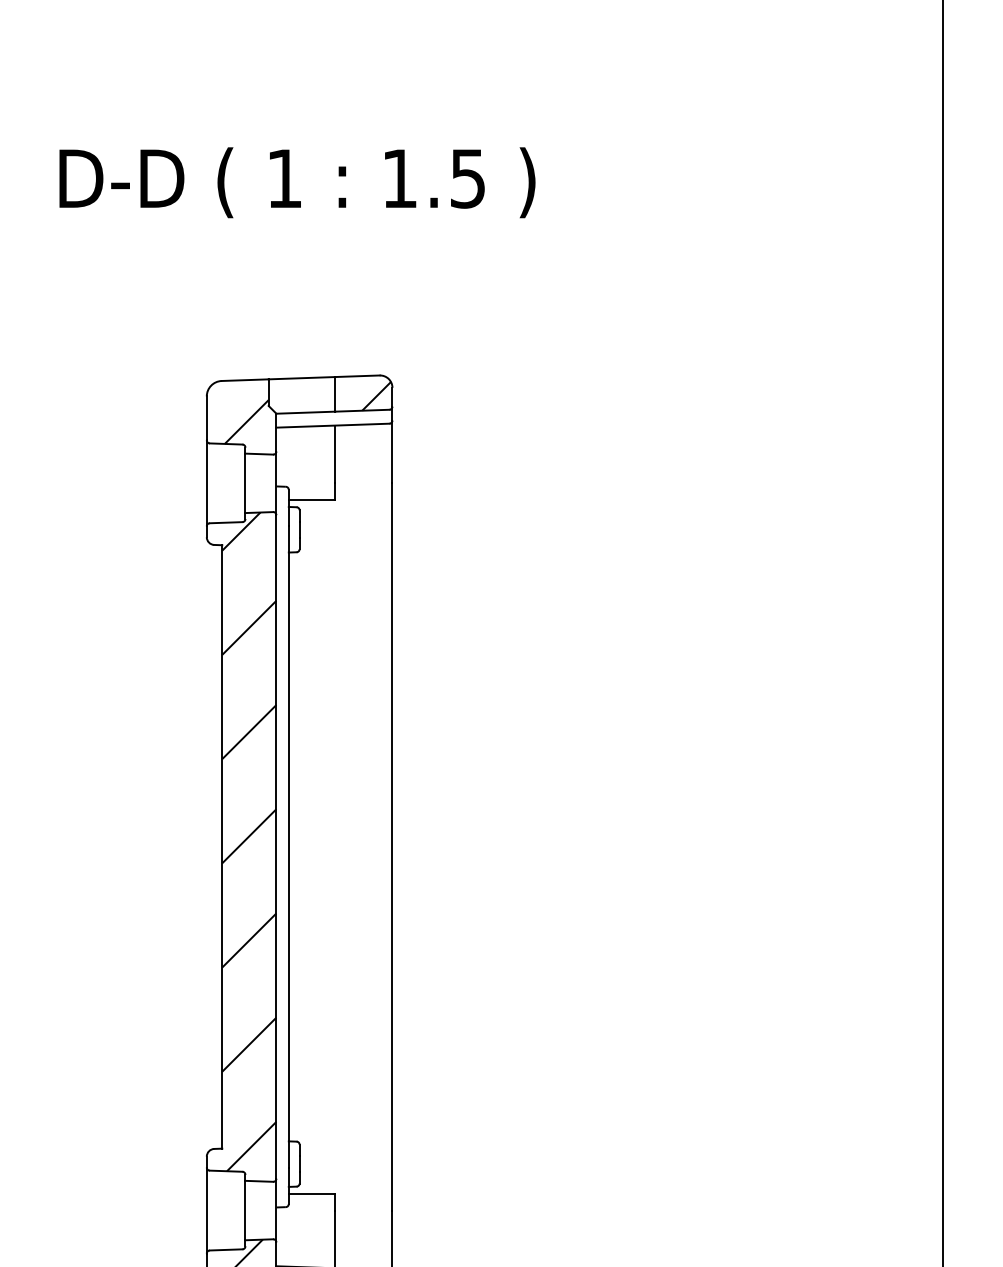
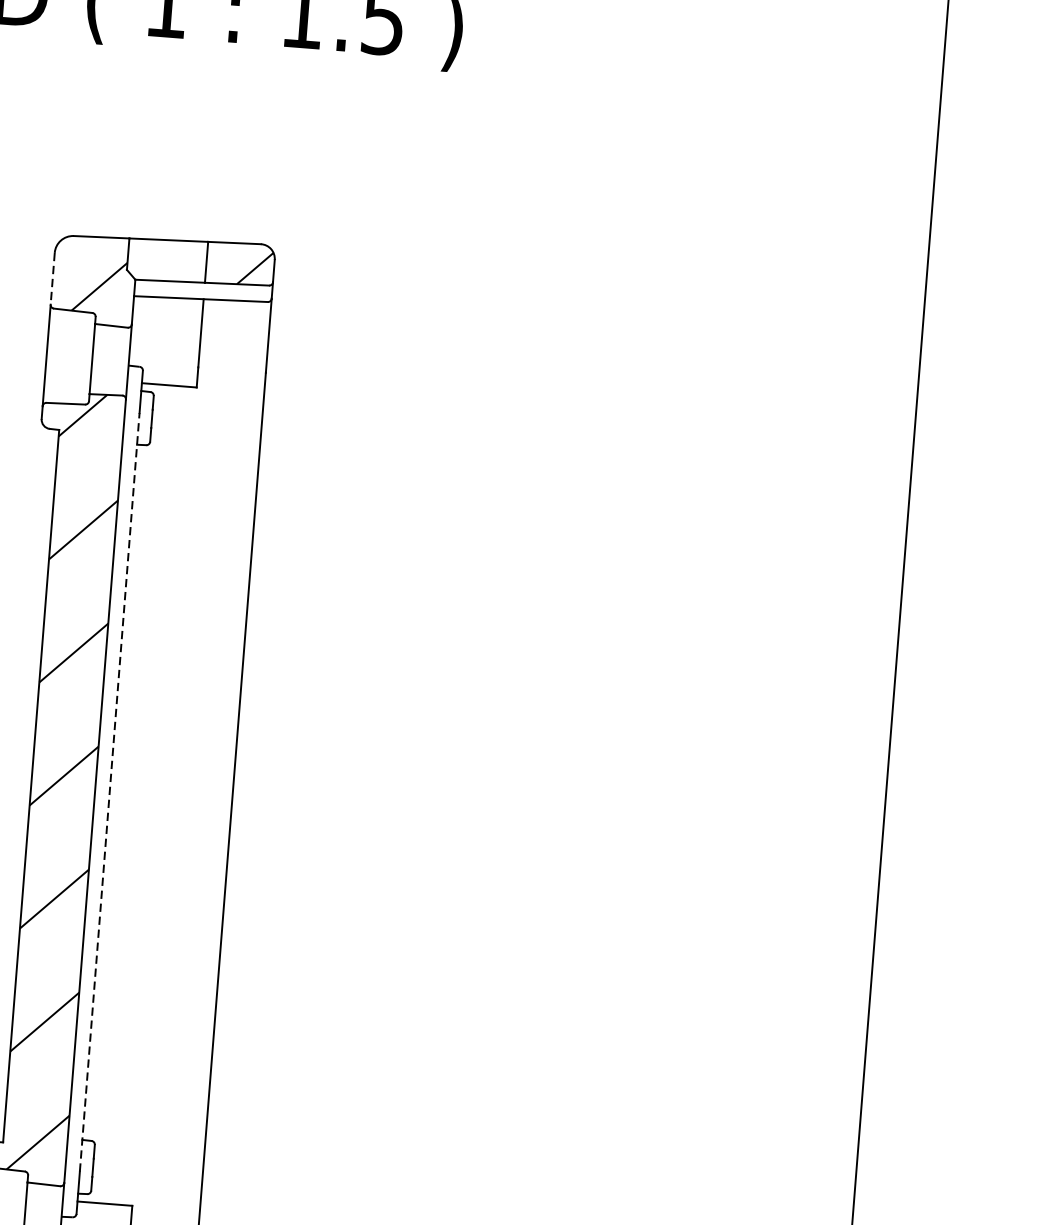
line: (206, 418) -> (52, 278), solid -> dashed
line: (288, 846) -> (109, 791), solid -> dashed

